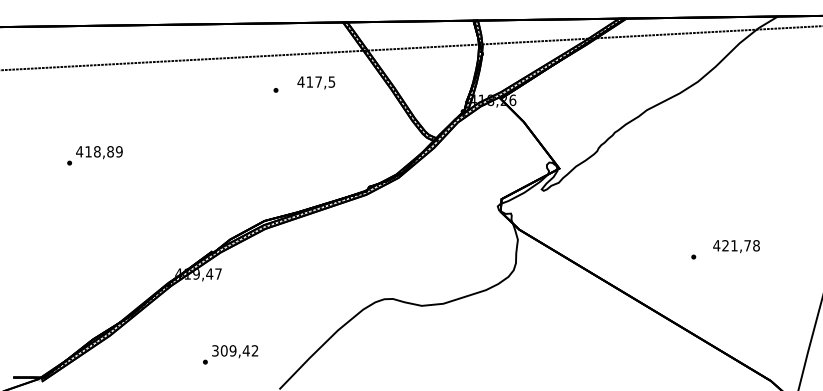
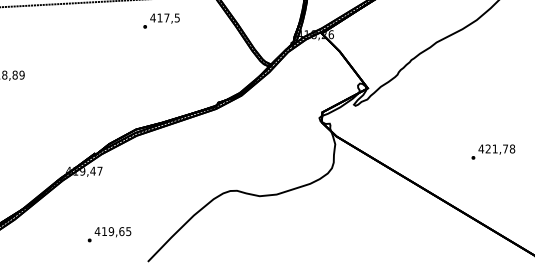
text: (316, 82) -> (165, 18), moved
text: (736, 246) -> (496, 149), moved
text: (234, 350) -> (112, 231), 309,42 -> 419,65

